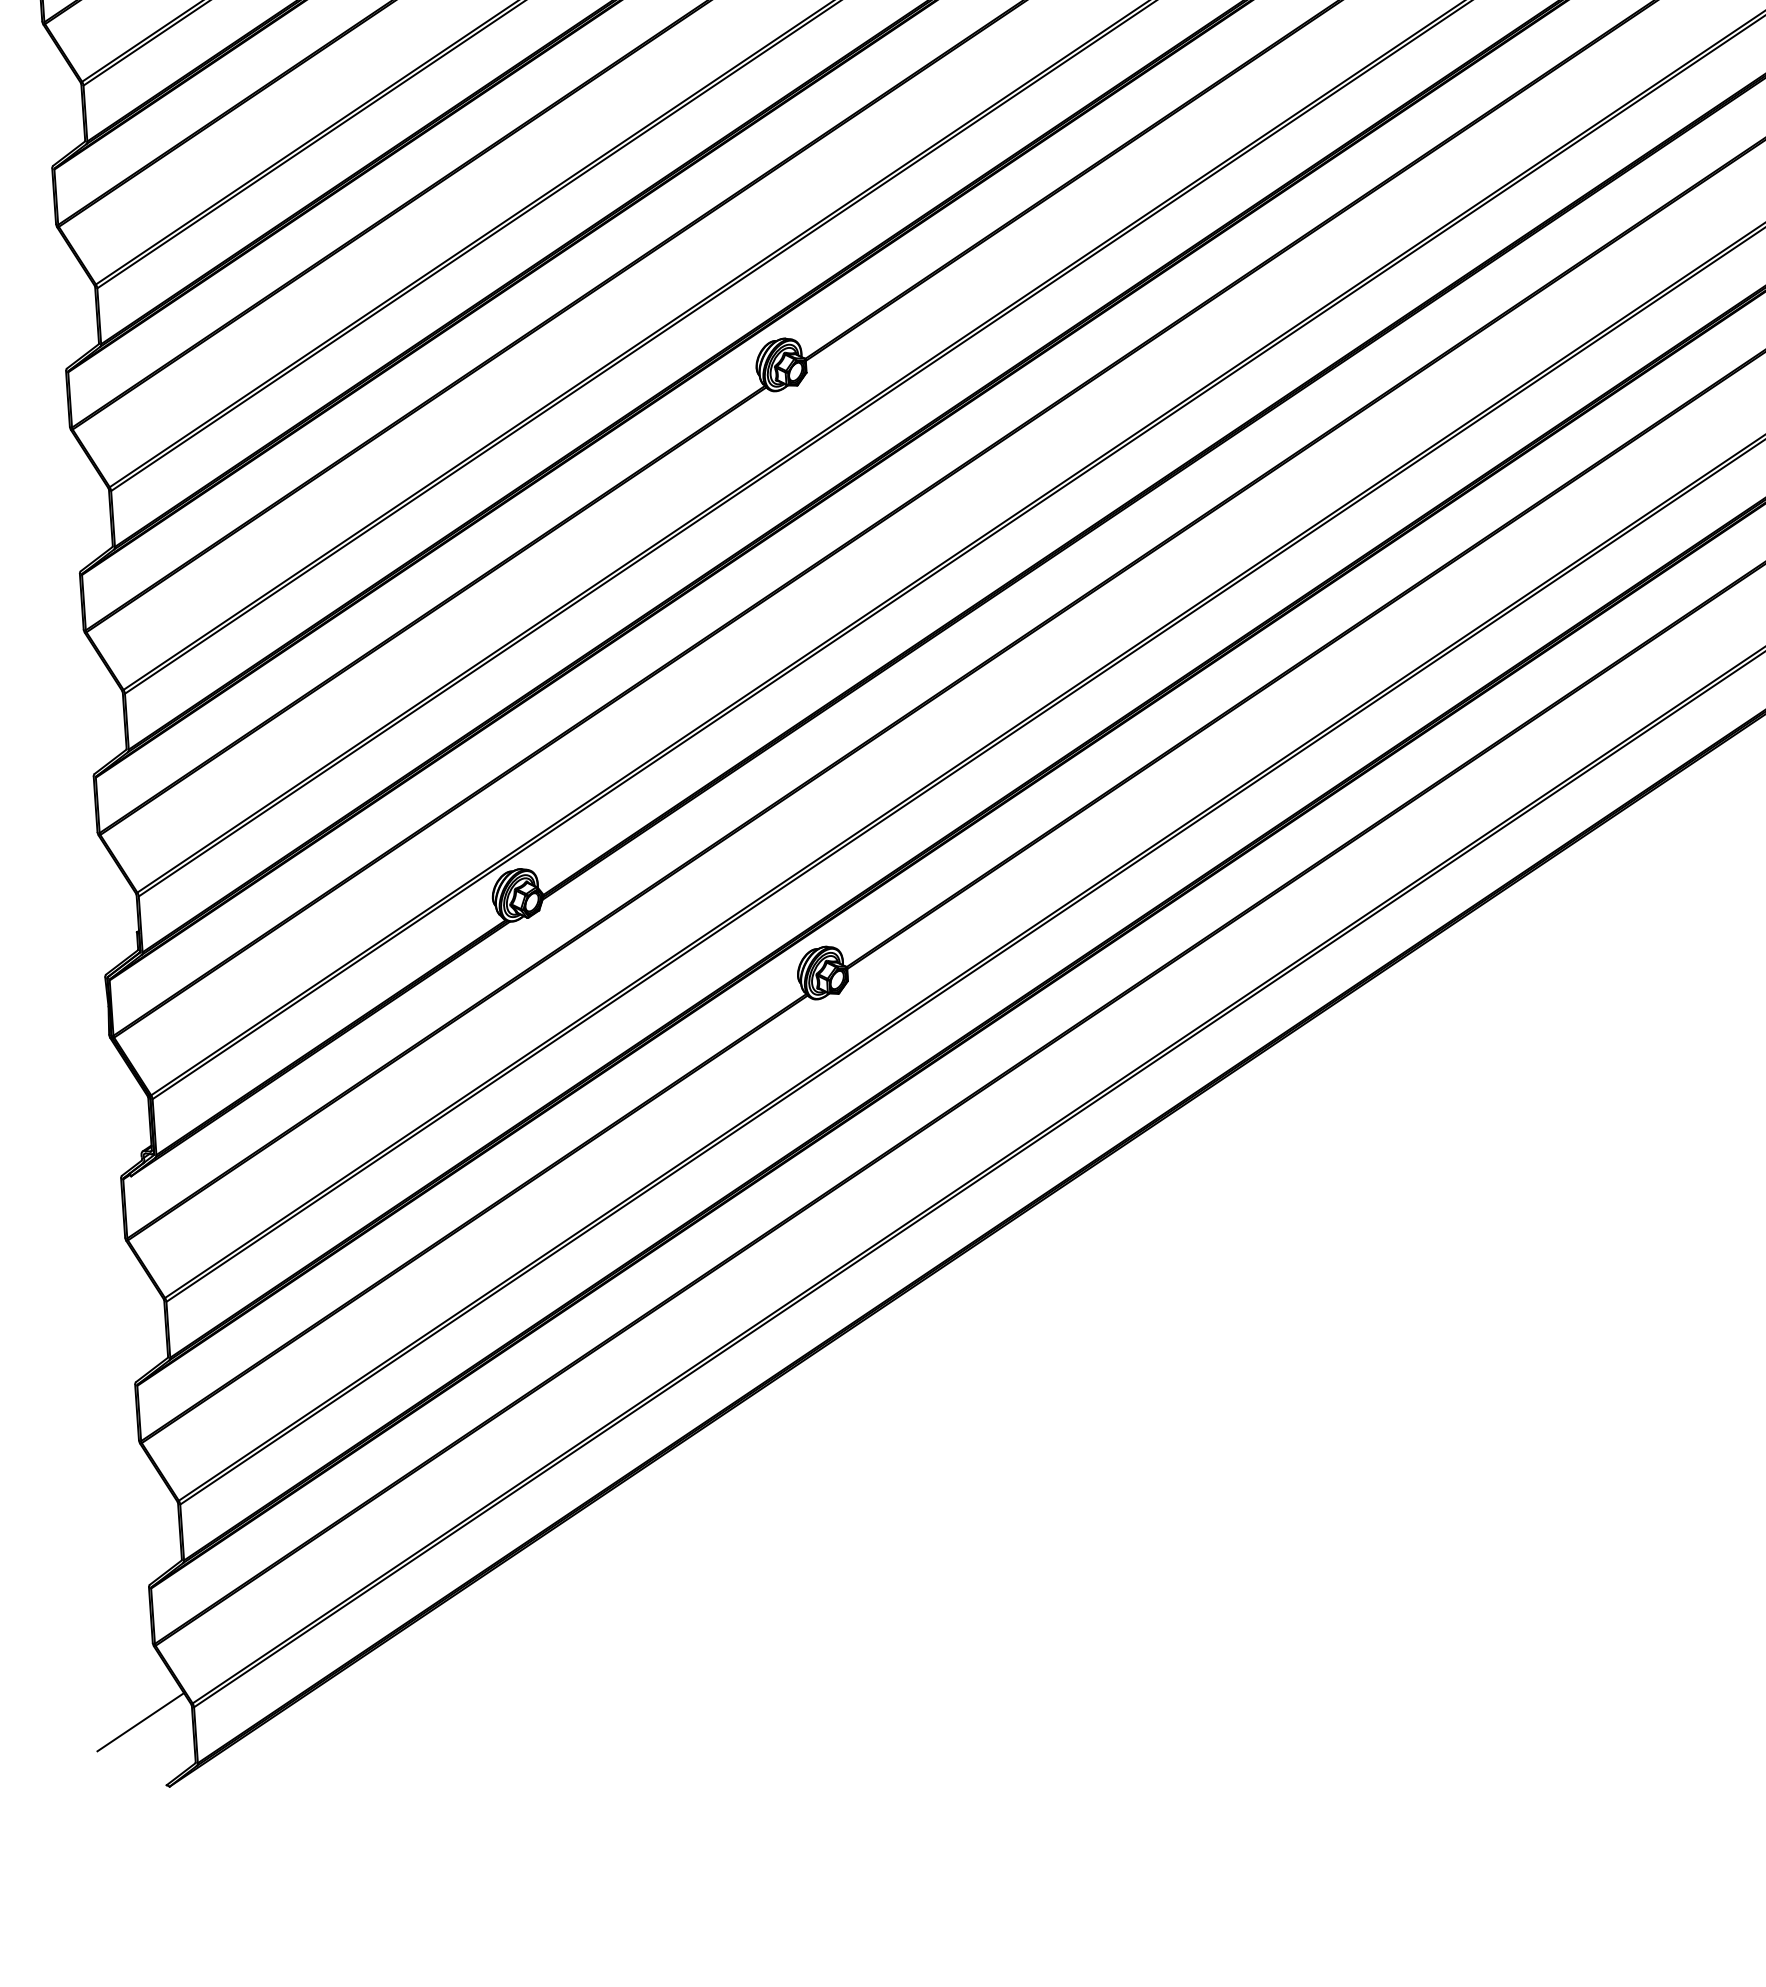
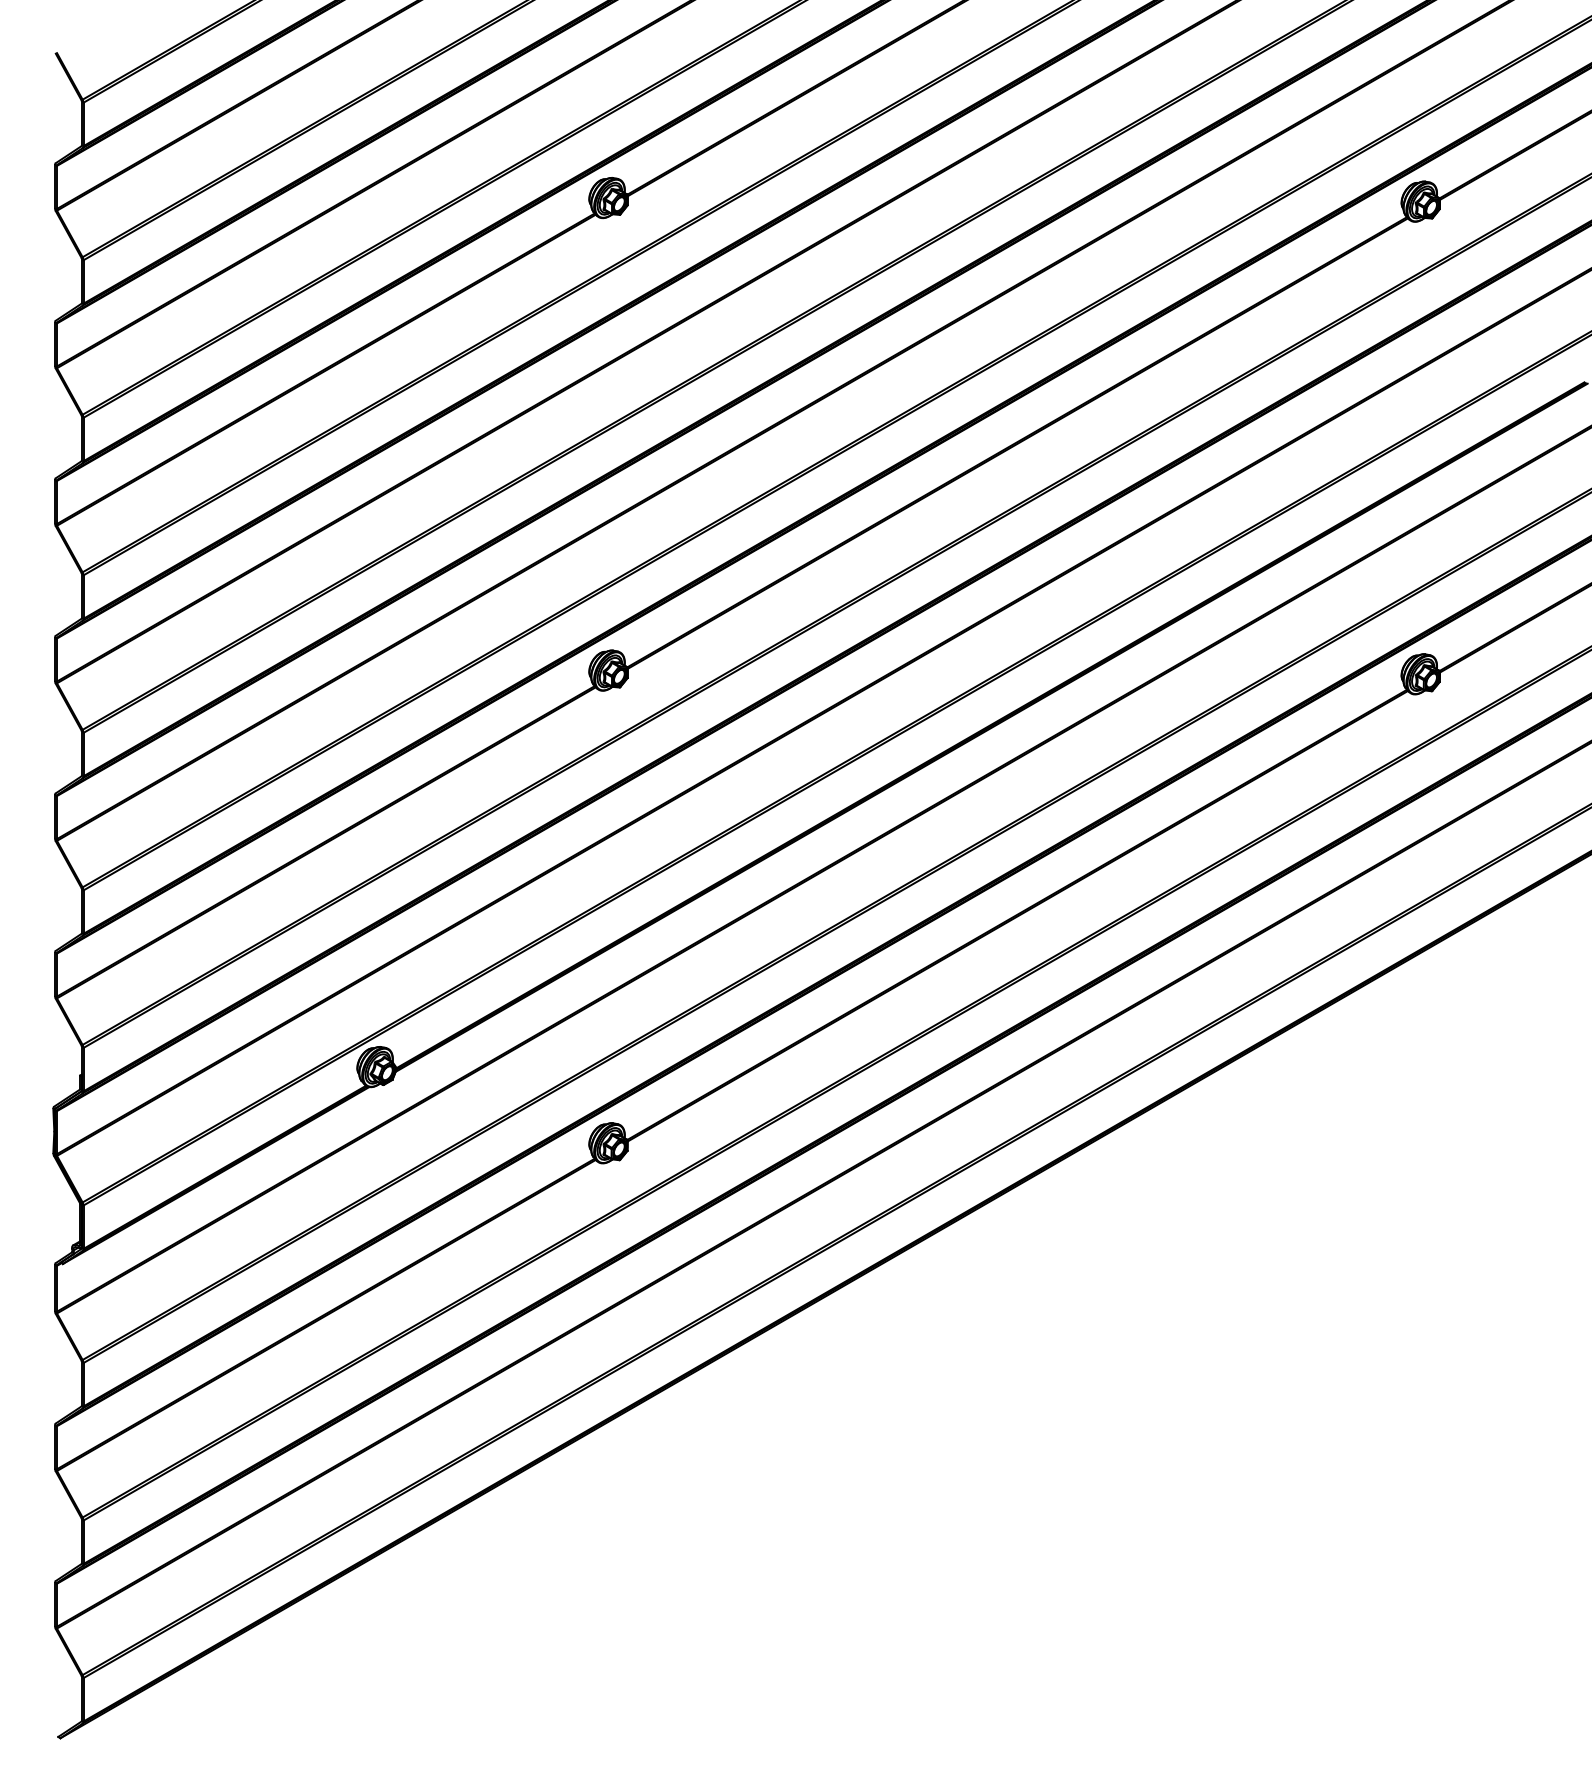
line: (140, 1721) -> (41, 1686), removed

